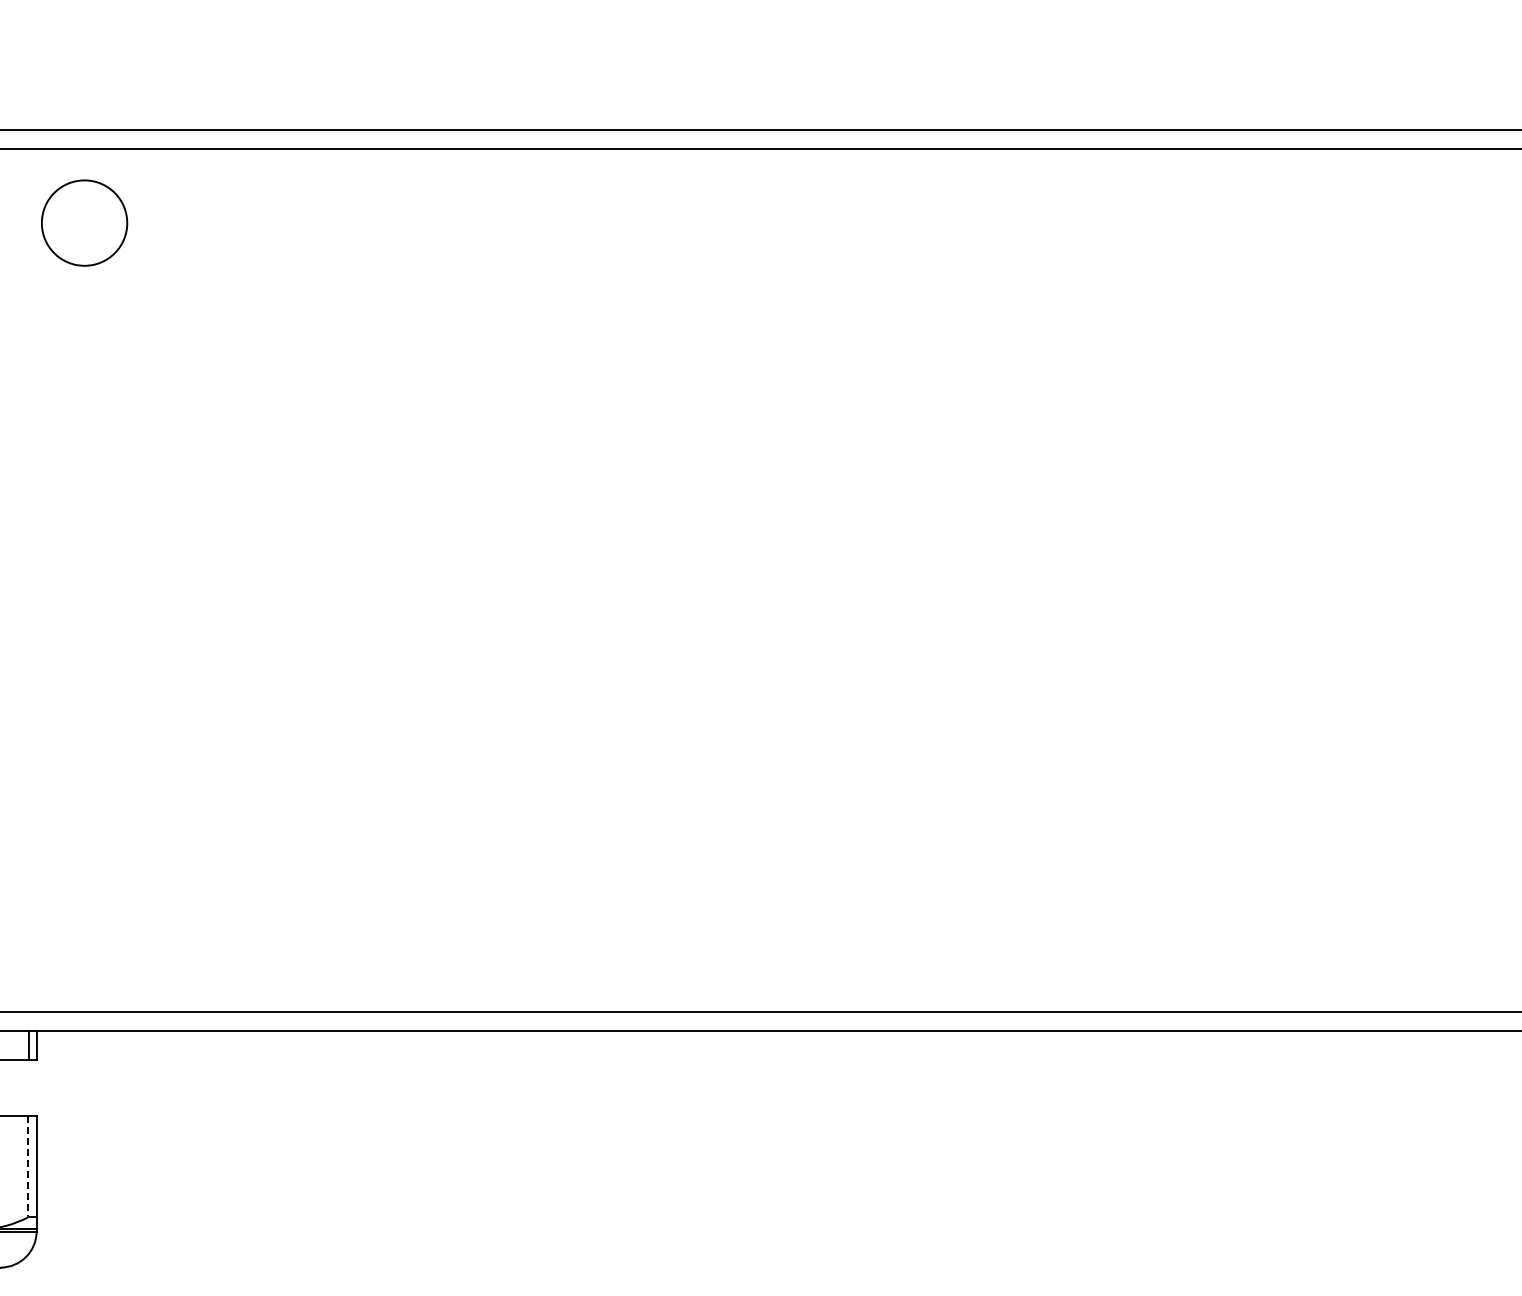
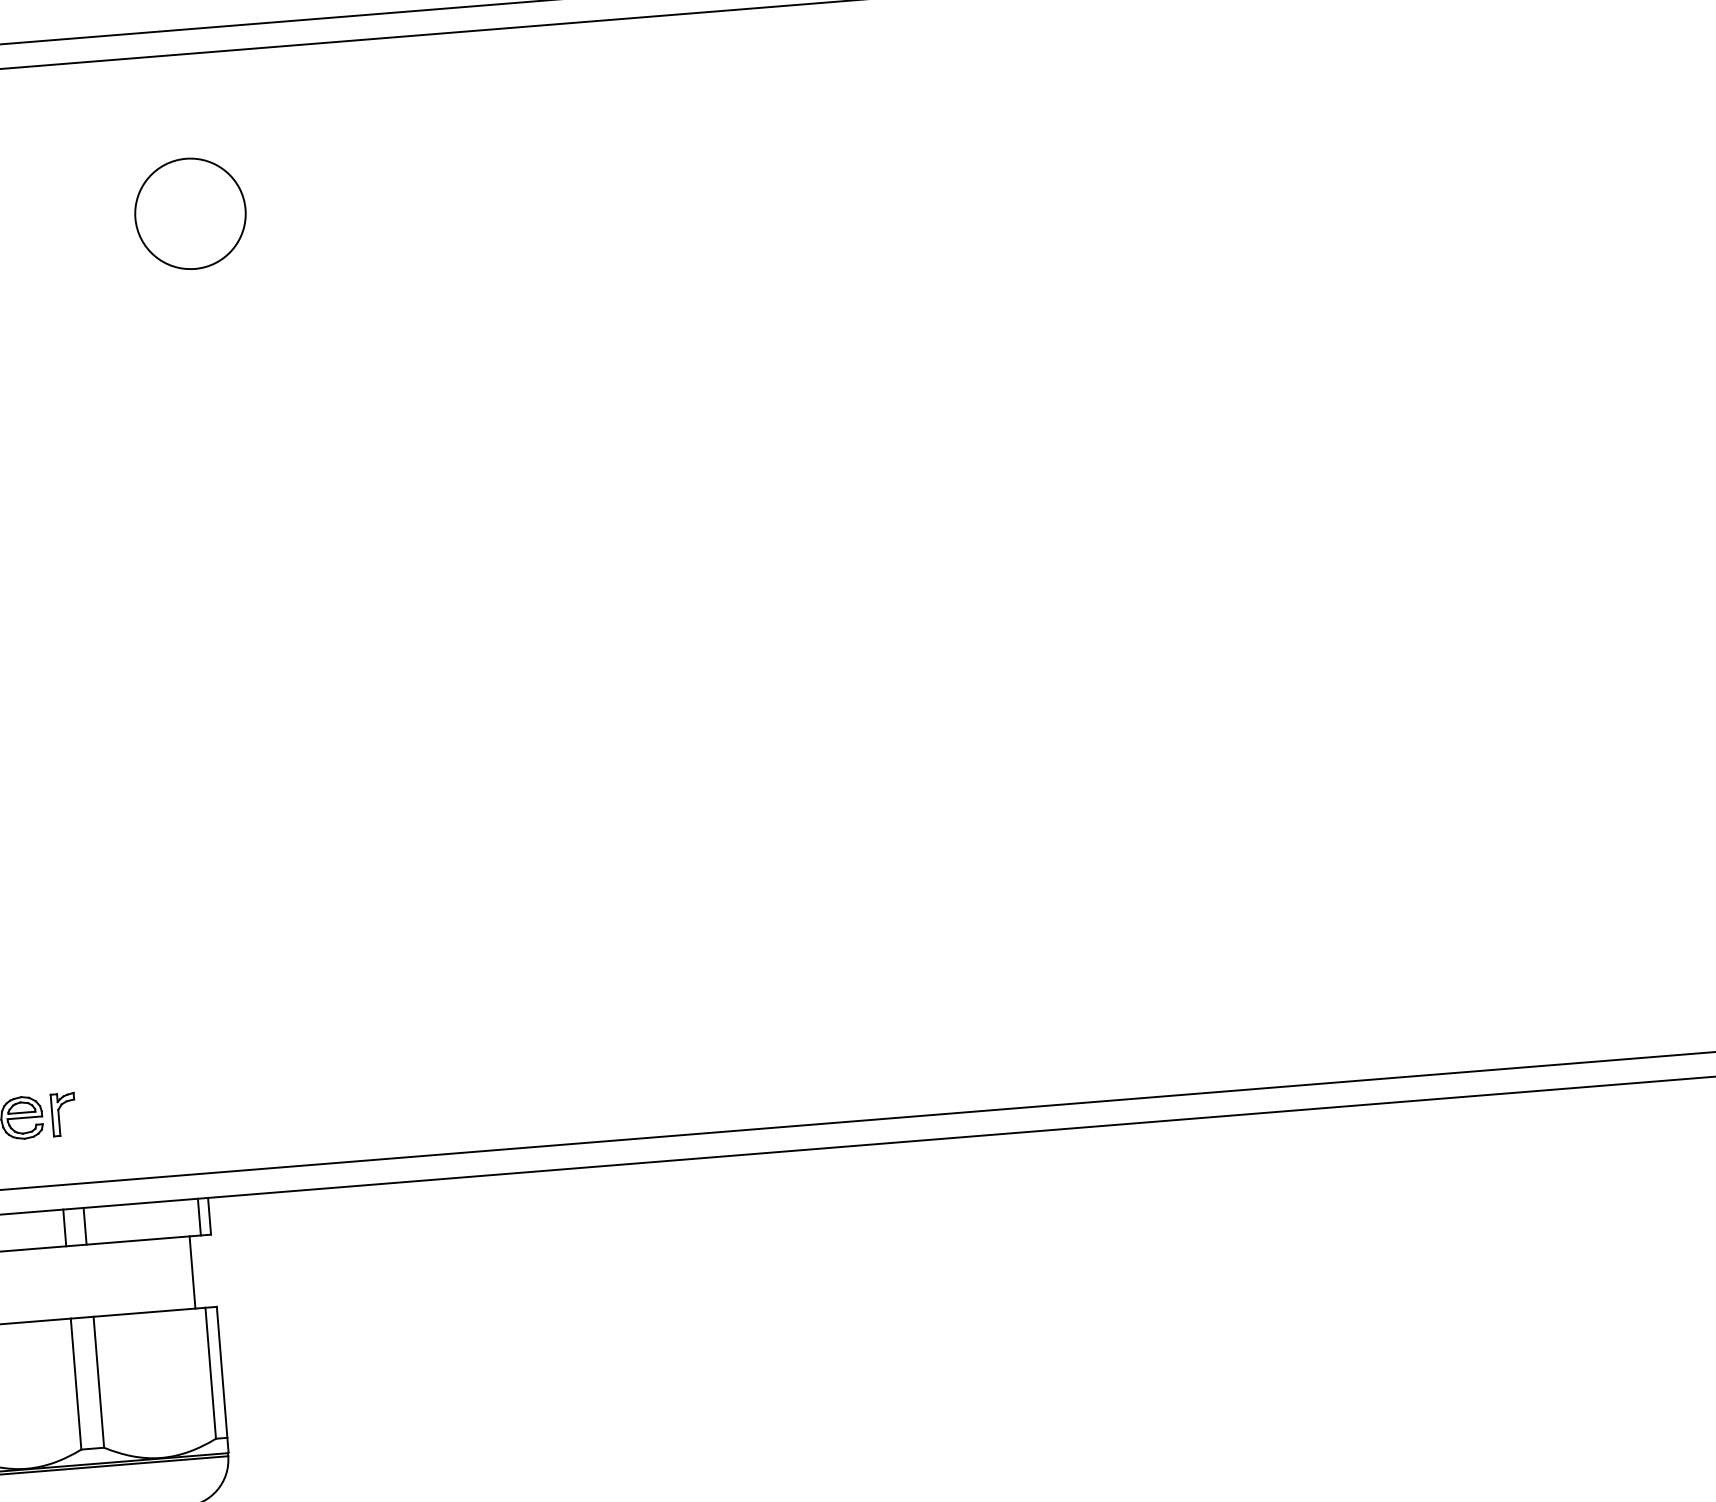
circle: (84, 222) -> (190, 213), moved
line: (20, 1087) -> (192, 1272), added
line: (28, 1166) -> (210, 1373), dashed -> solid

